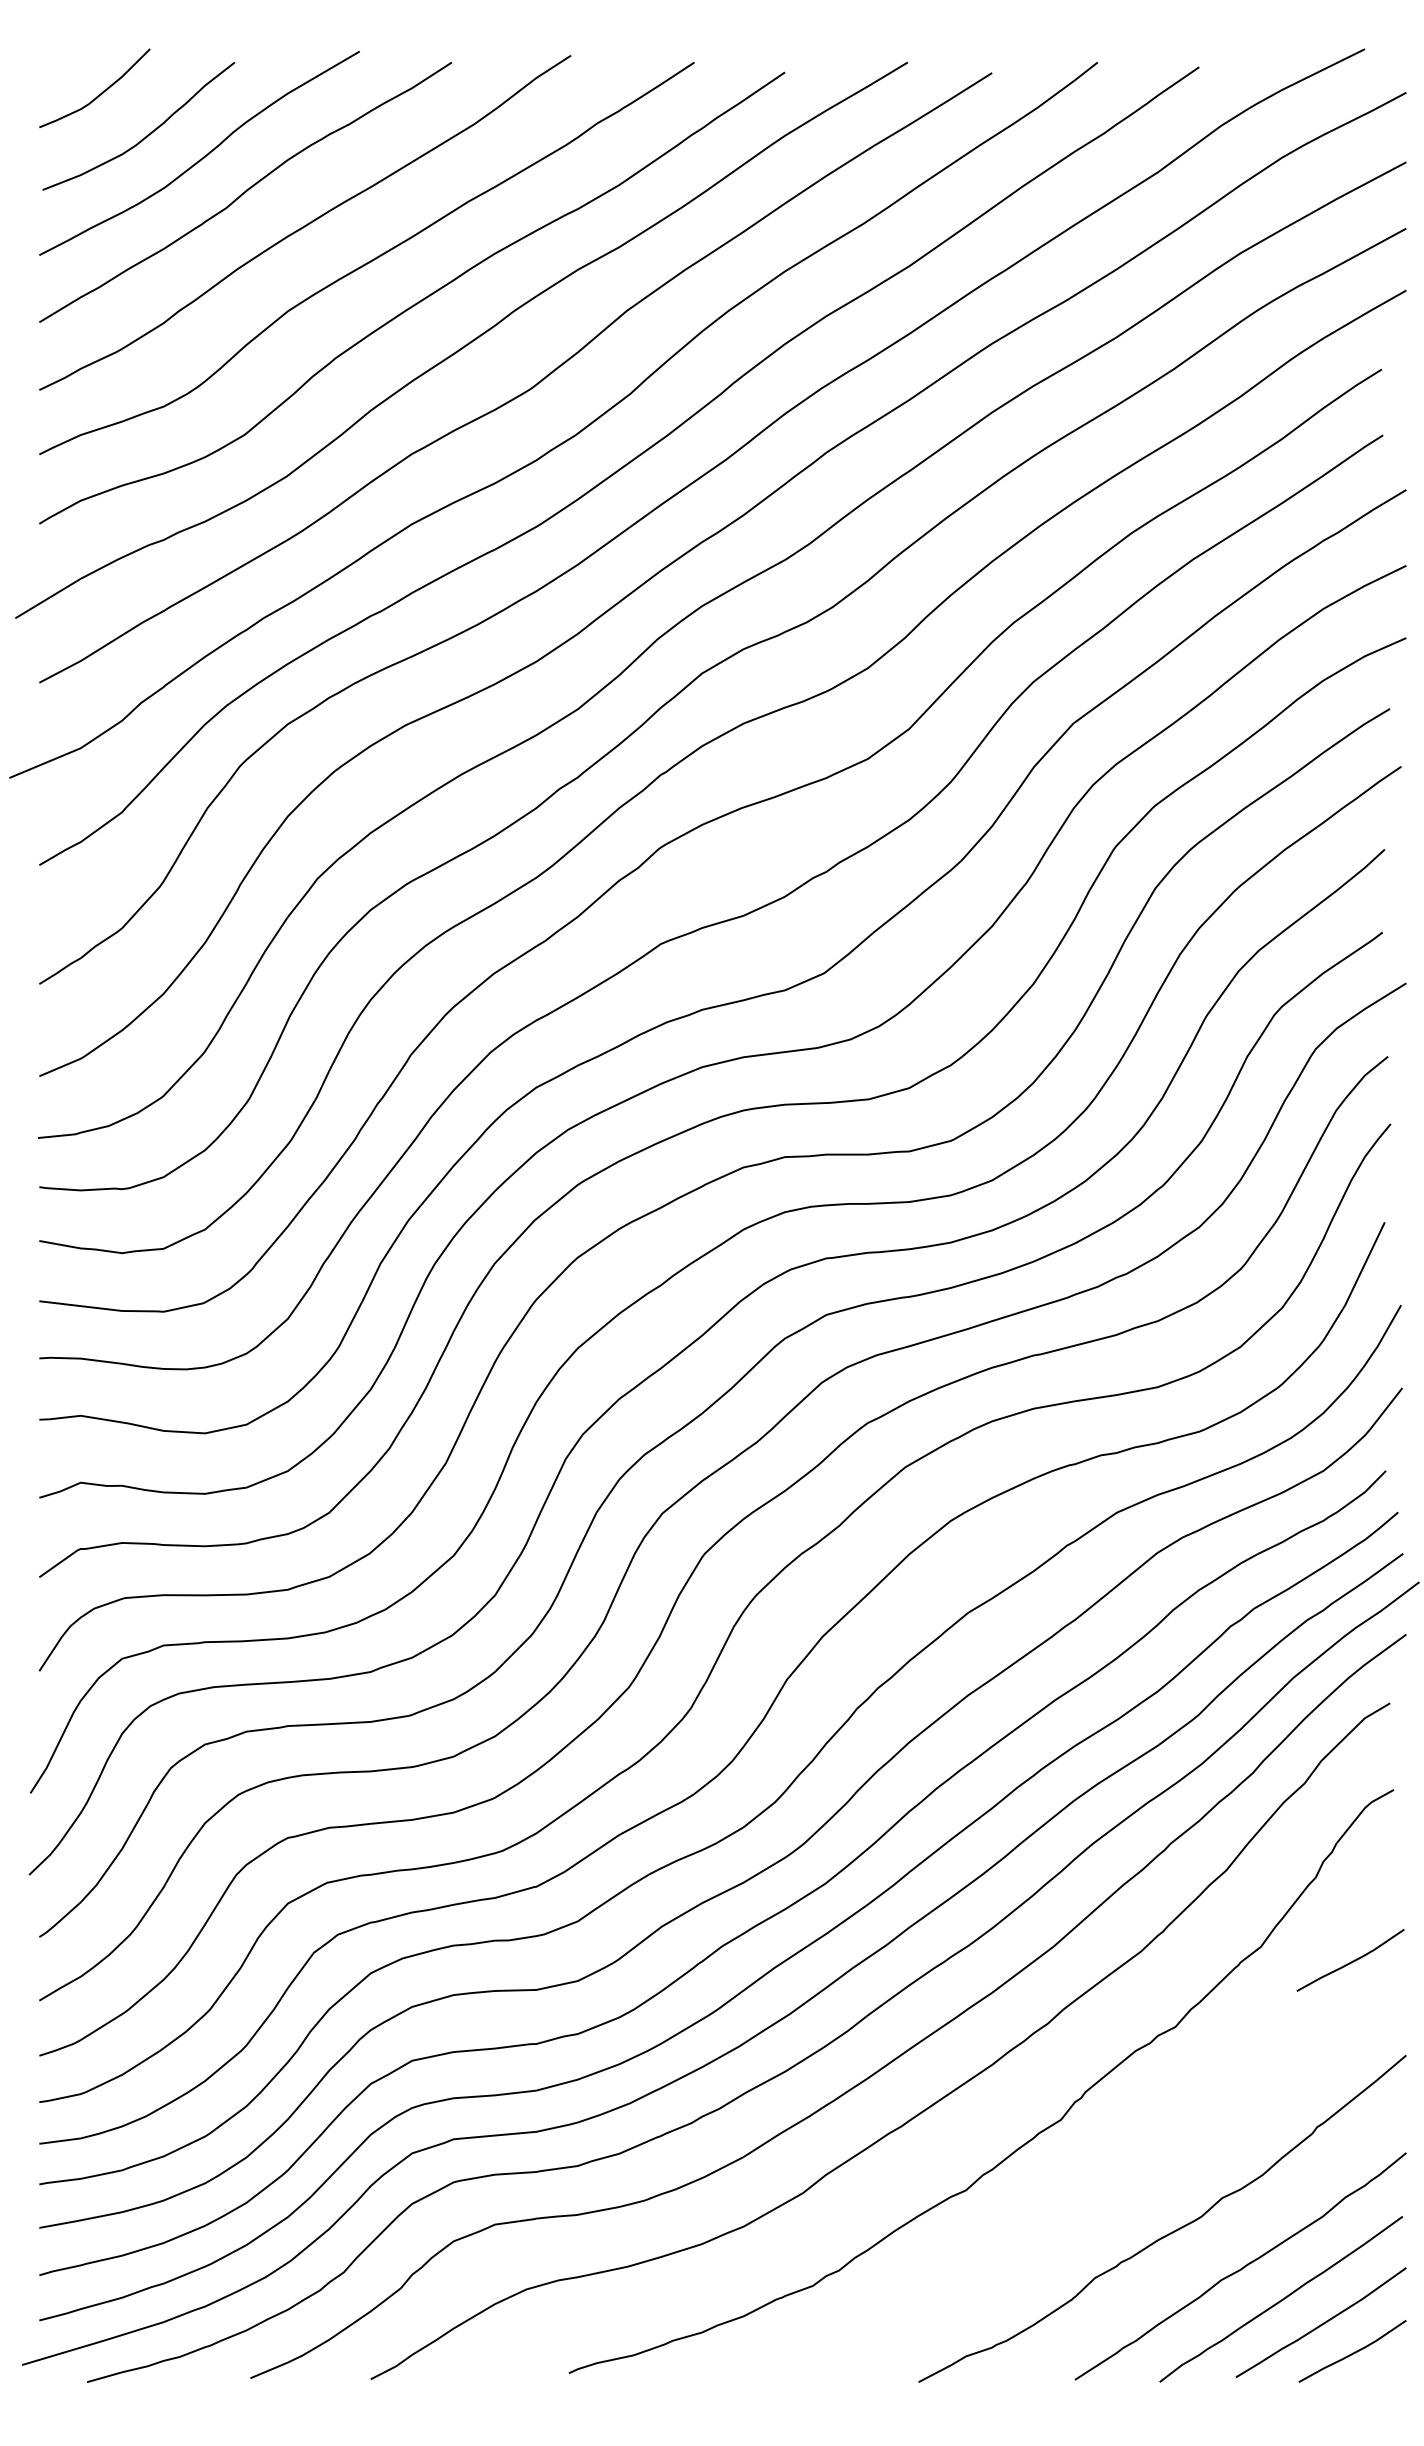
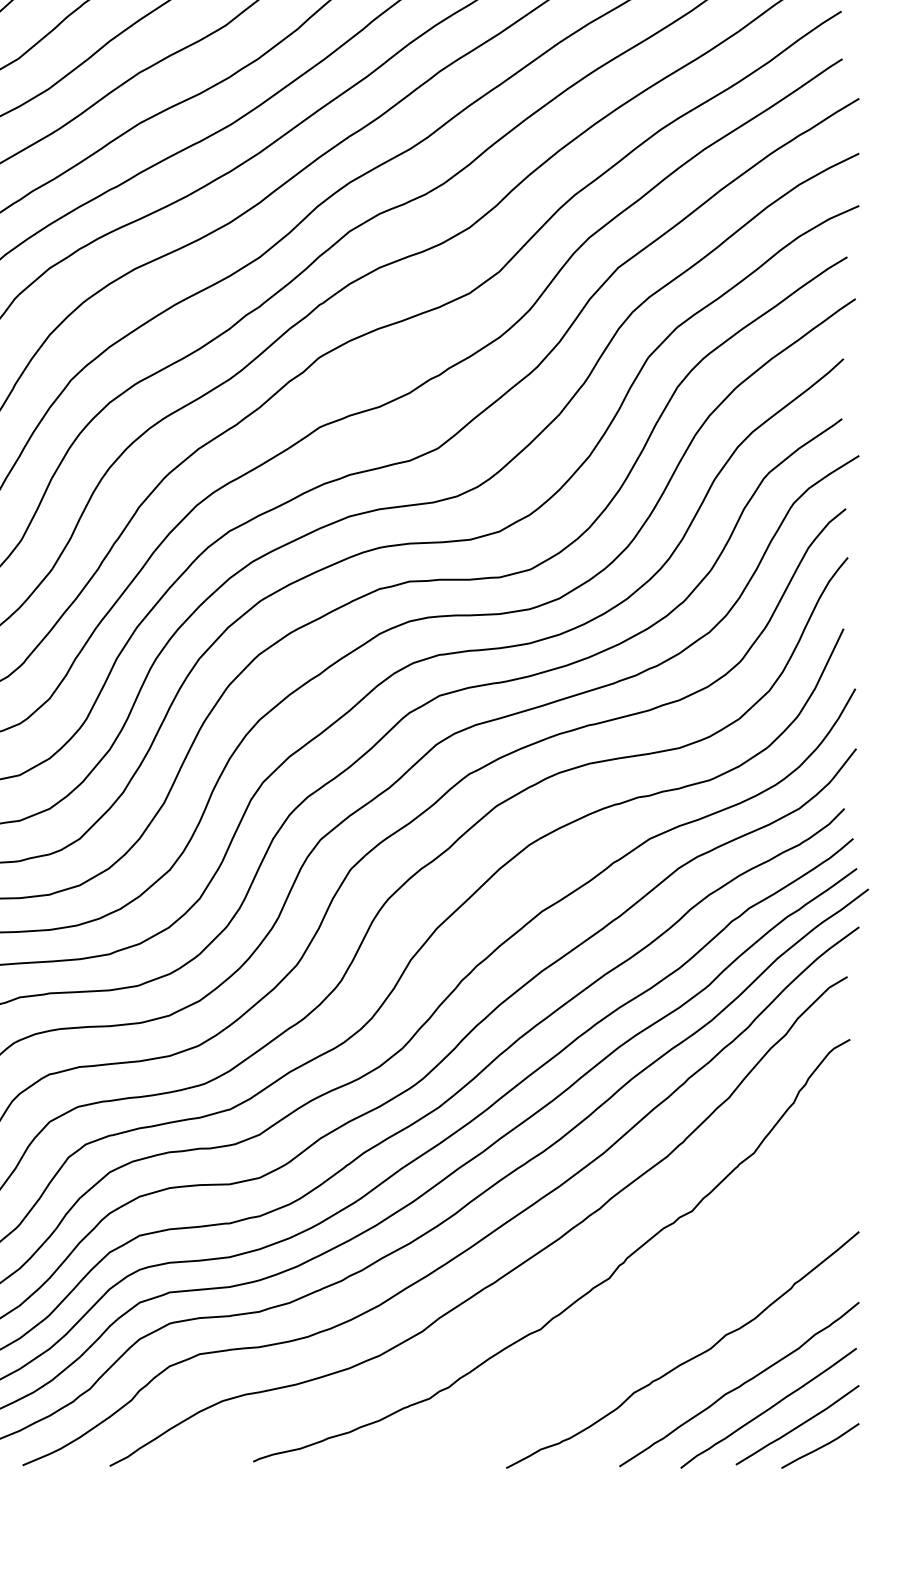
curve: (1351, 1961) -> (819, 1163), removed

